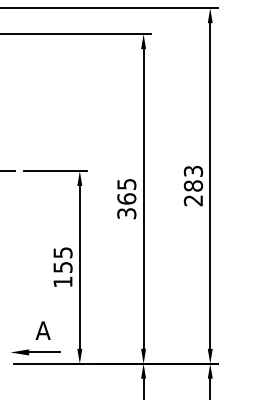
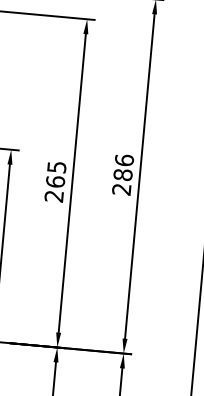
text: (193, 170) -> (124, 159), 283 -> 286
text: (126, 213) -> (53, 196), 365 -> 265

